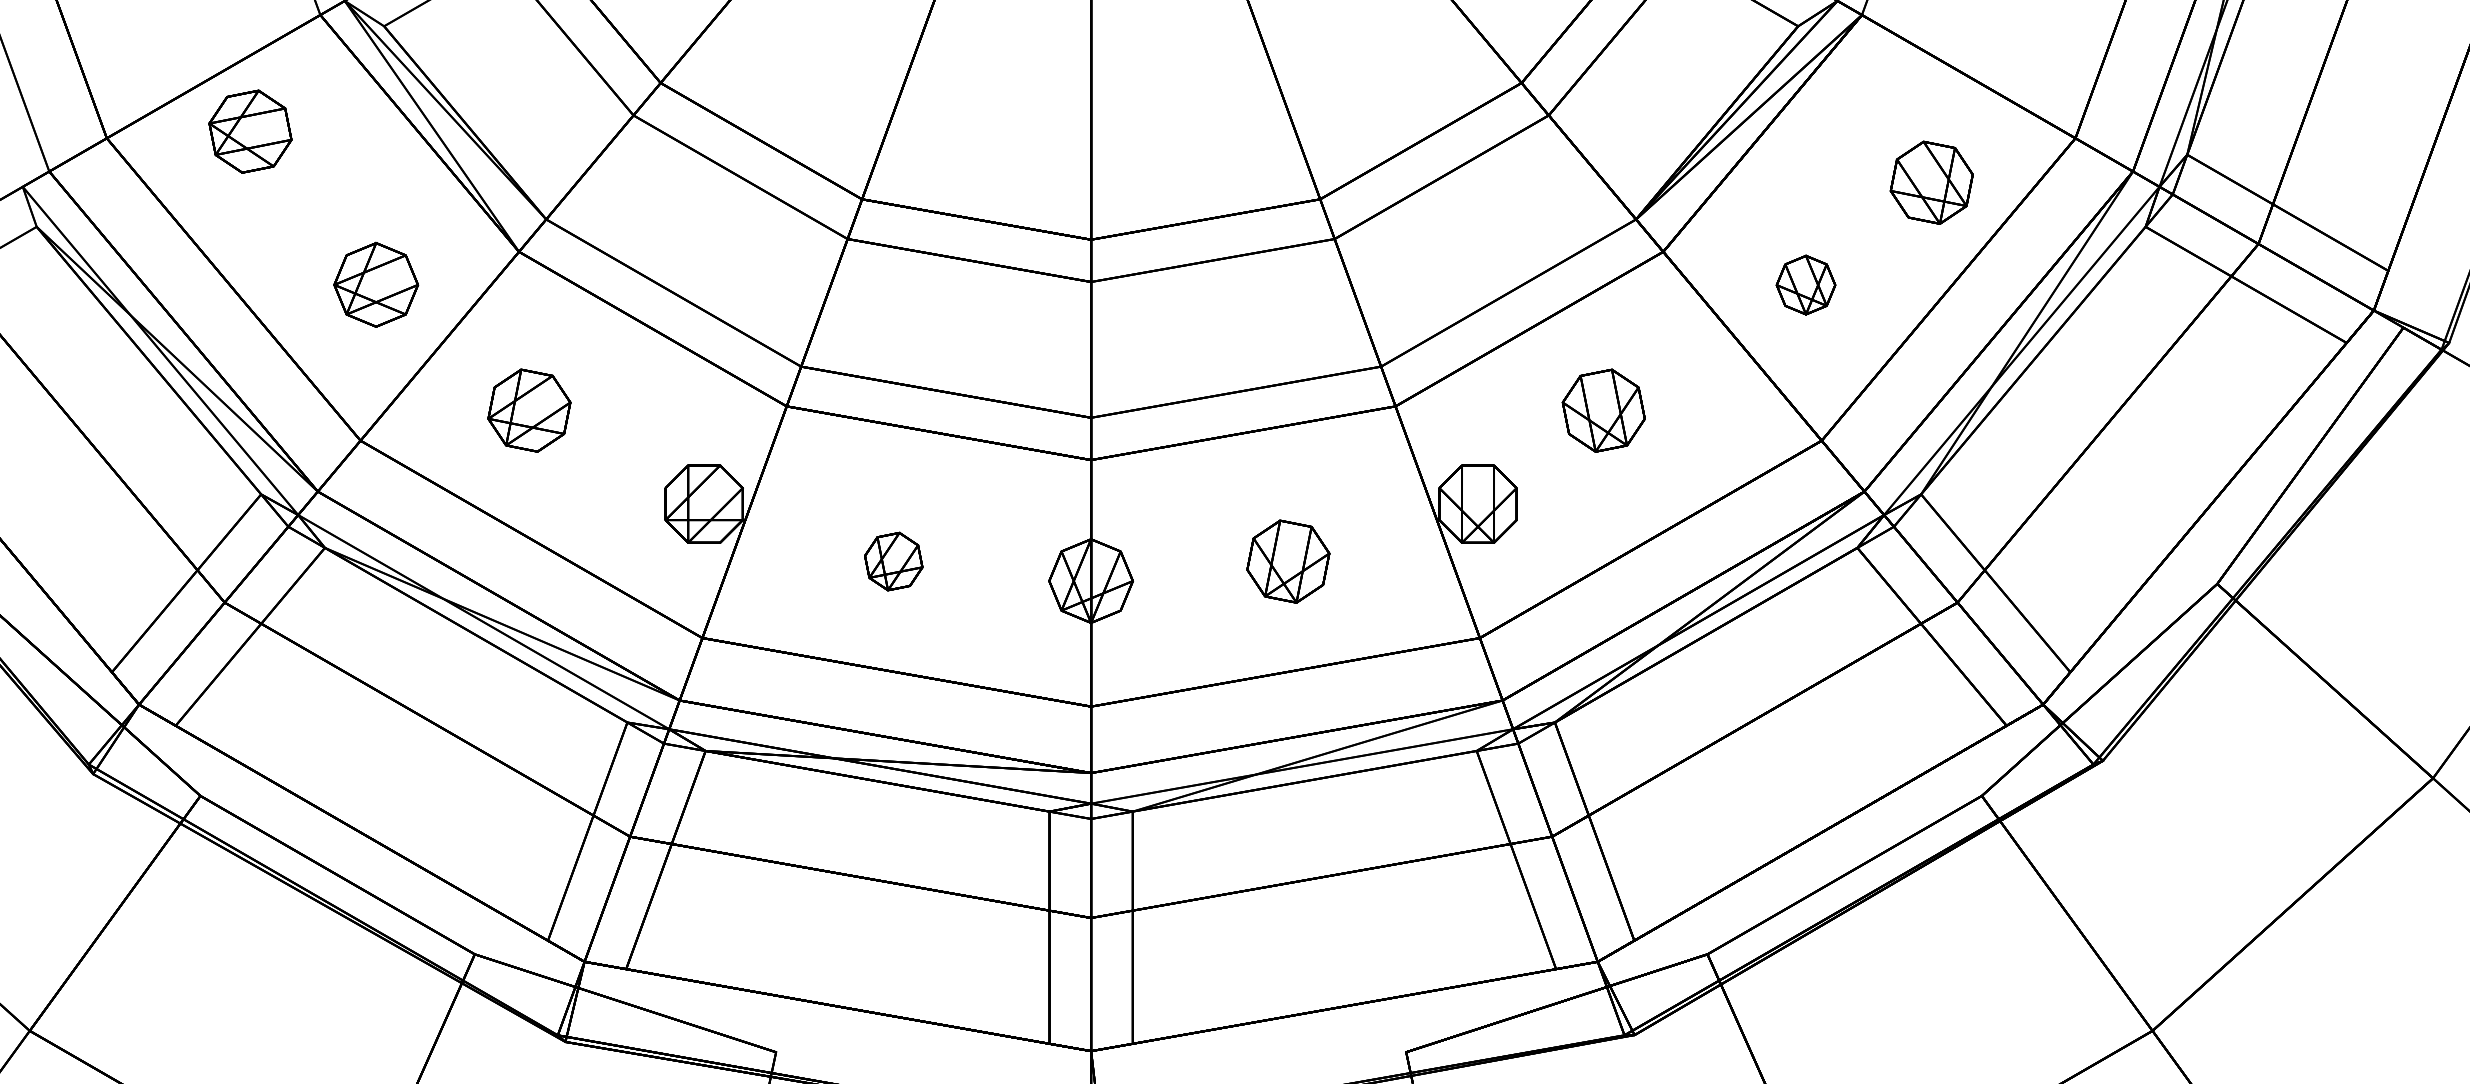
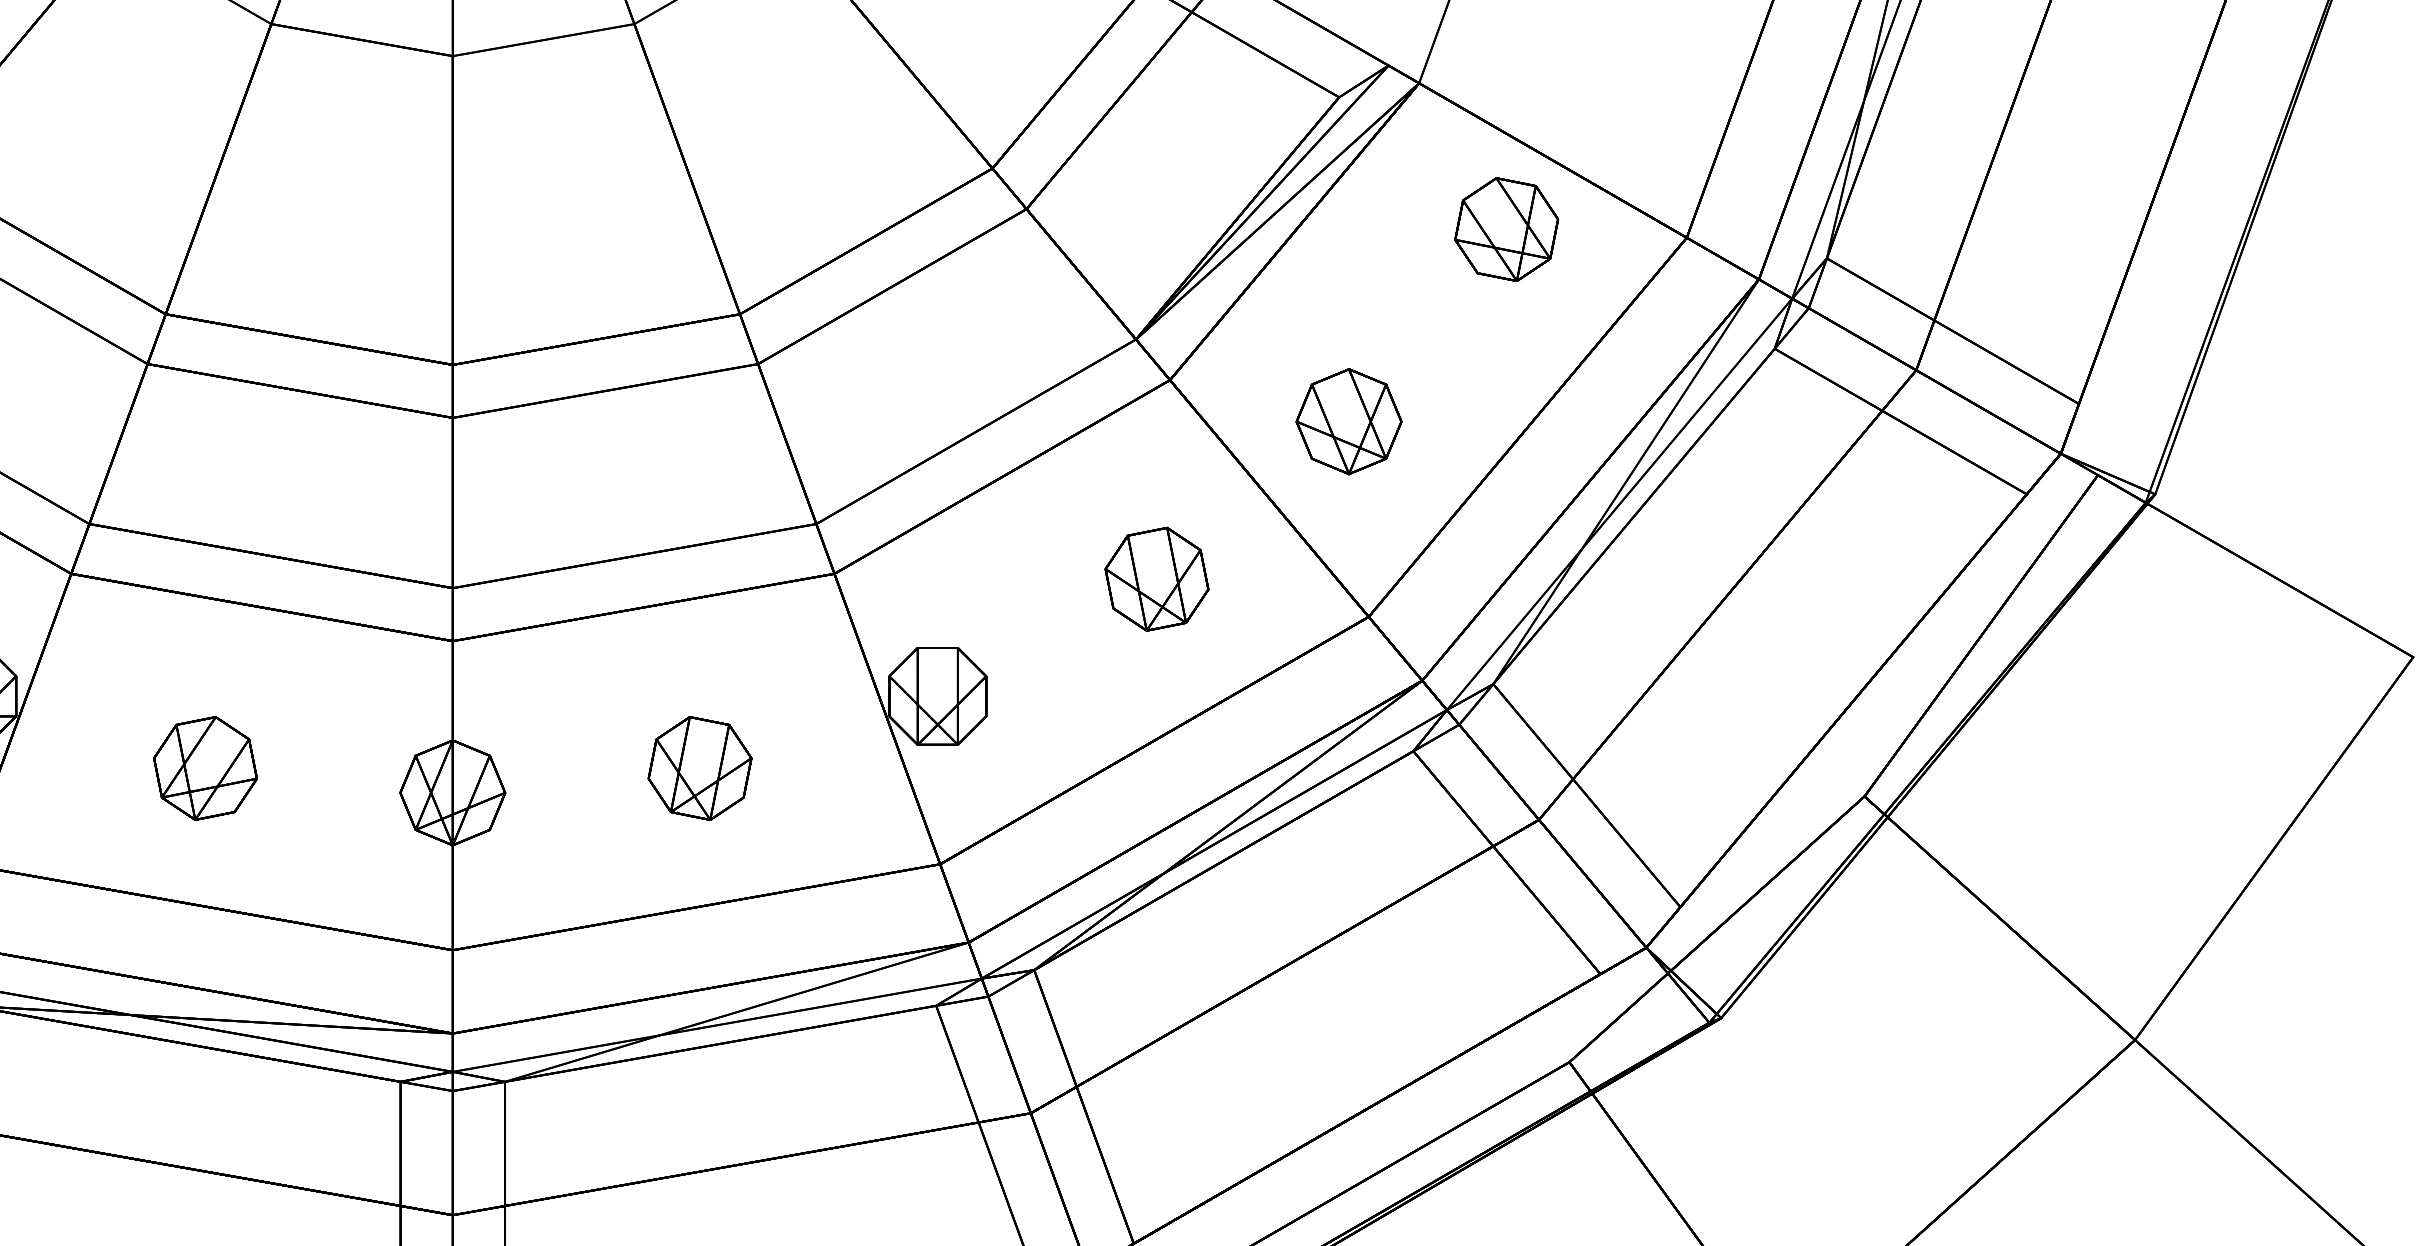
part: (1931, 182) -> (1506, 229), moved
part: (1805, 285) -> (1348, 422), size x1.43
part: (1603, 410) -> (1156, 578), moved
part: (893, 561) -> (205, 768), size x1.43

